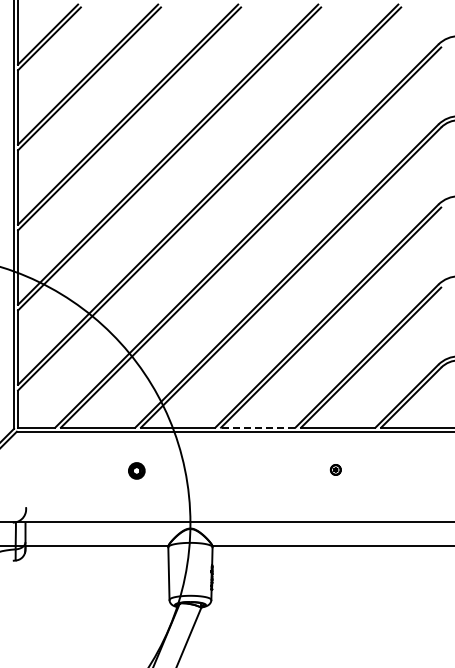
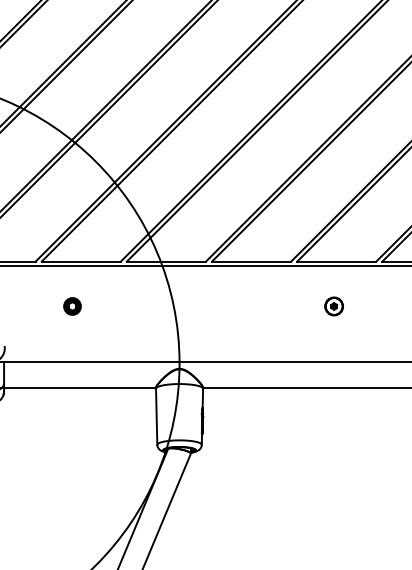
line: (257, 427) -> (250, 261), dashed -> solid
part: (335, 469) -> (333, 305), size x1.67
part: (136, 470) -> (72, 305), moved

